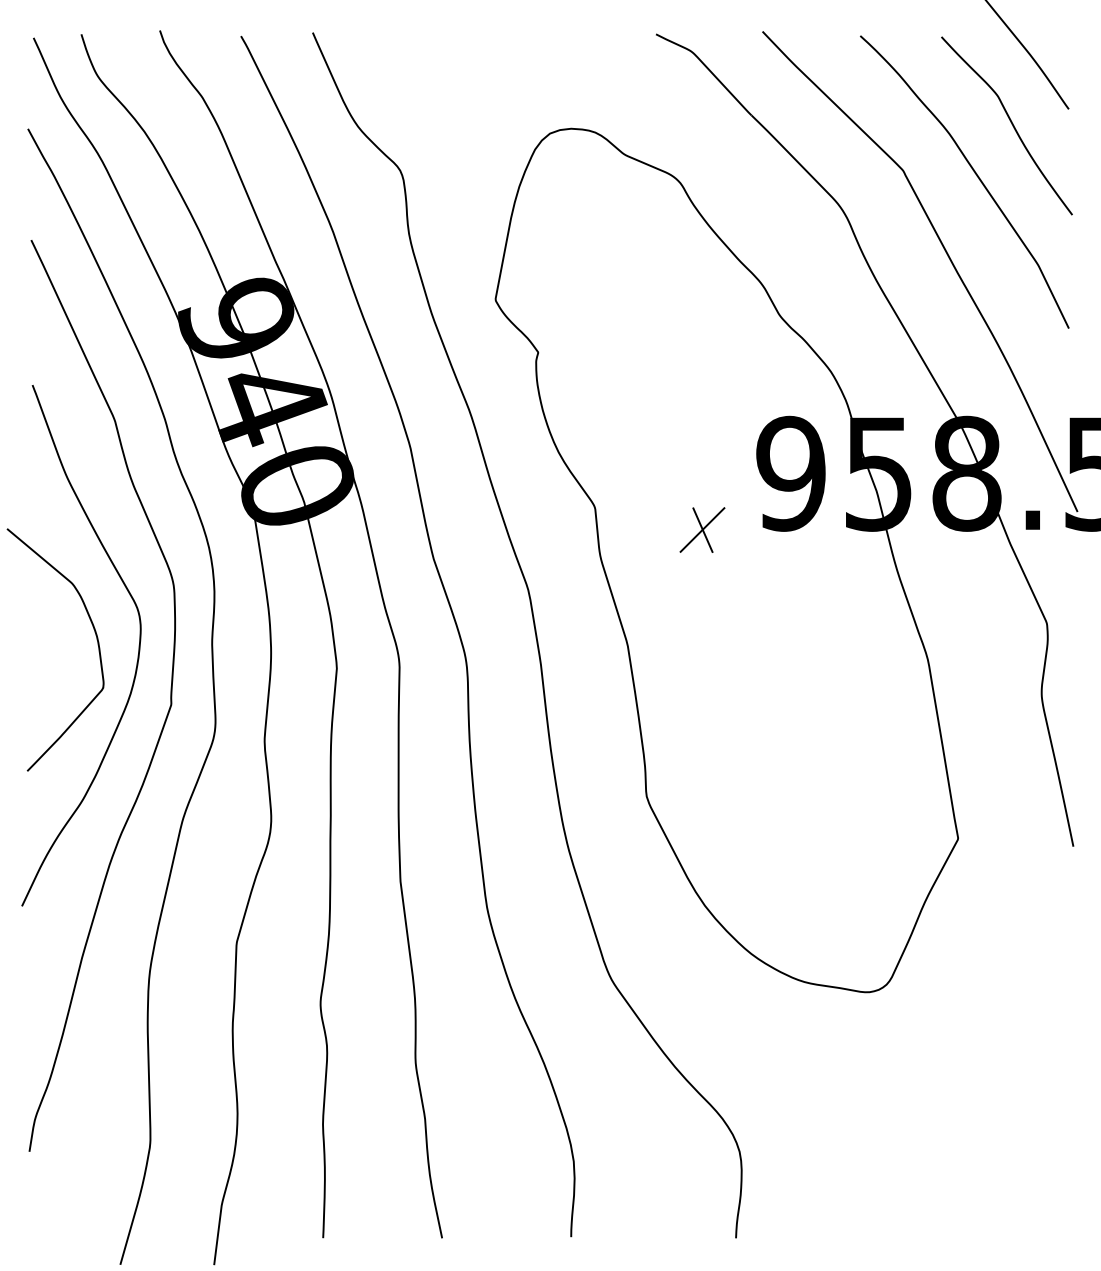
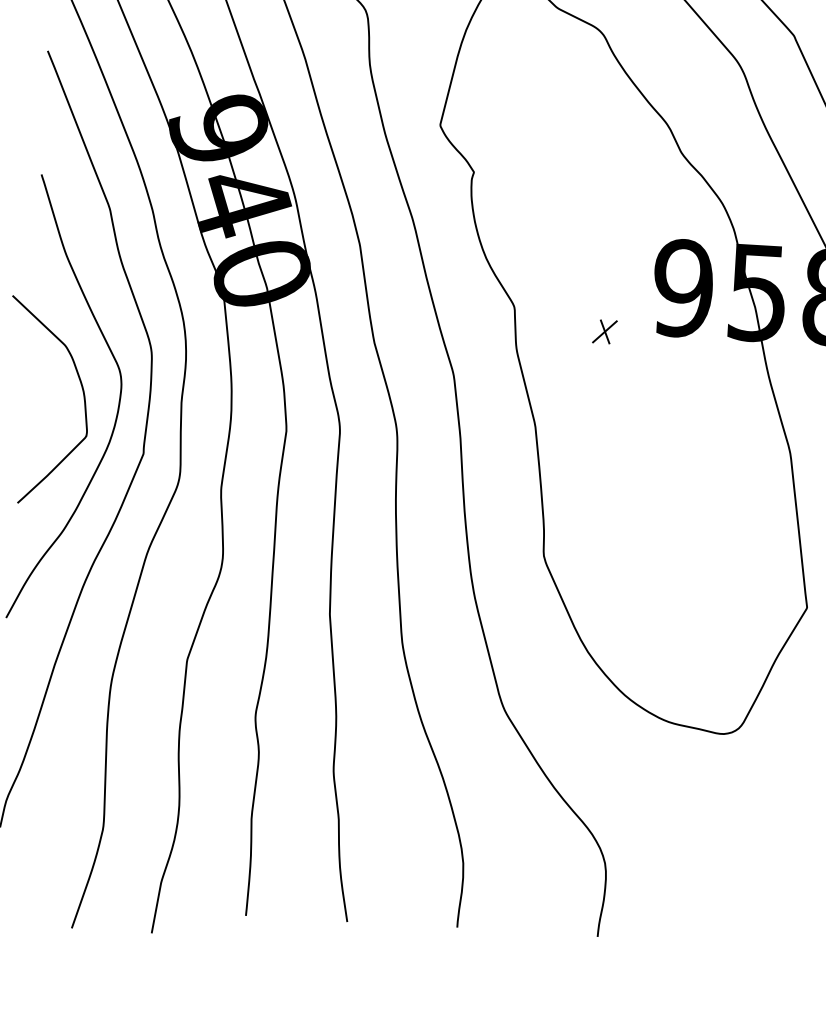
part: (702, 529) -> (604, 331), size x0.6

